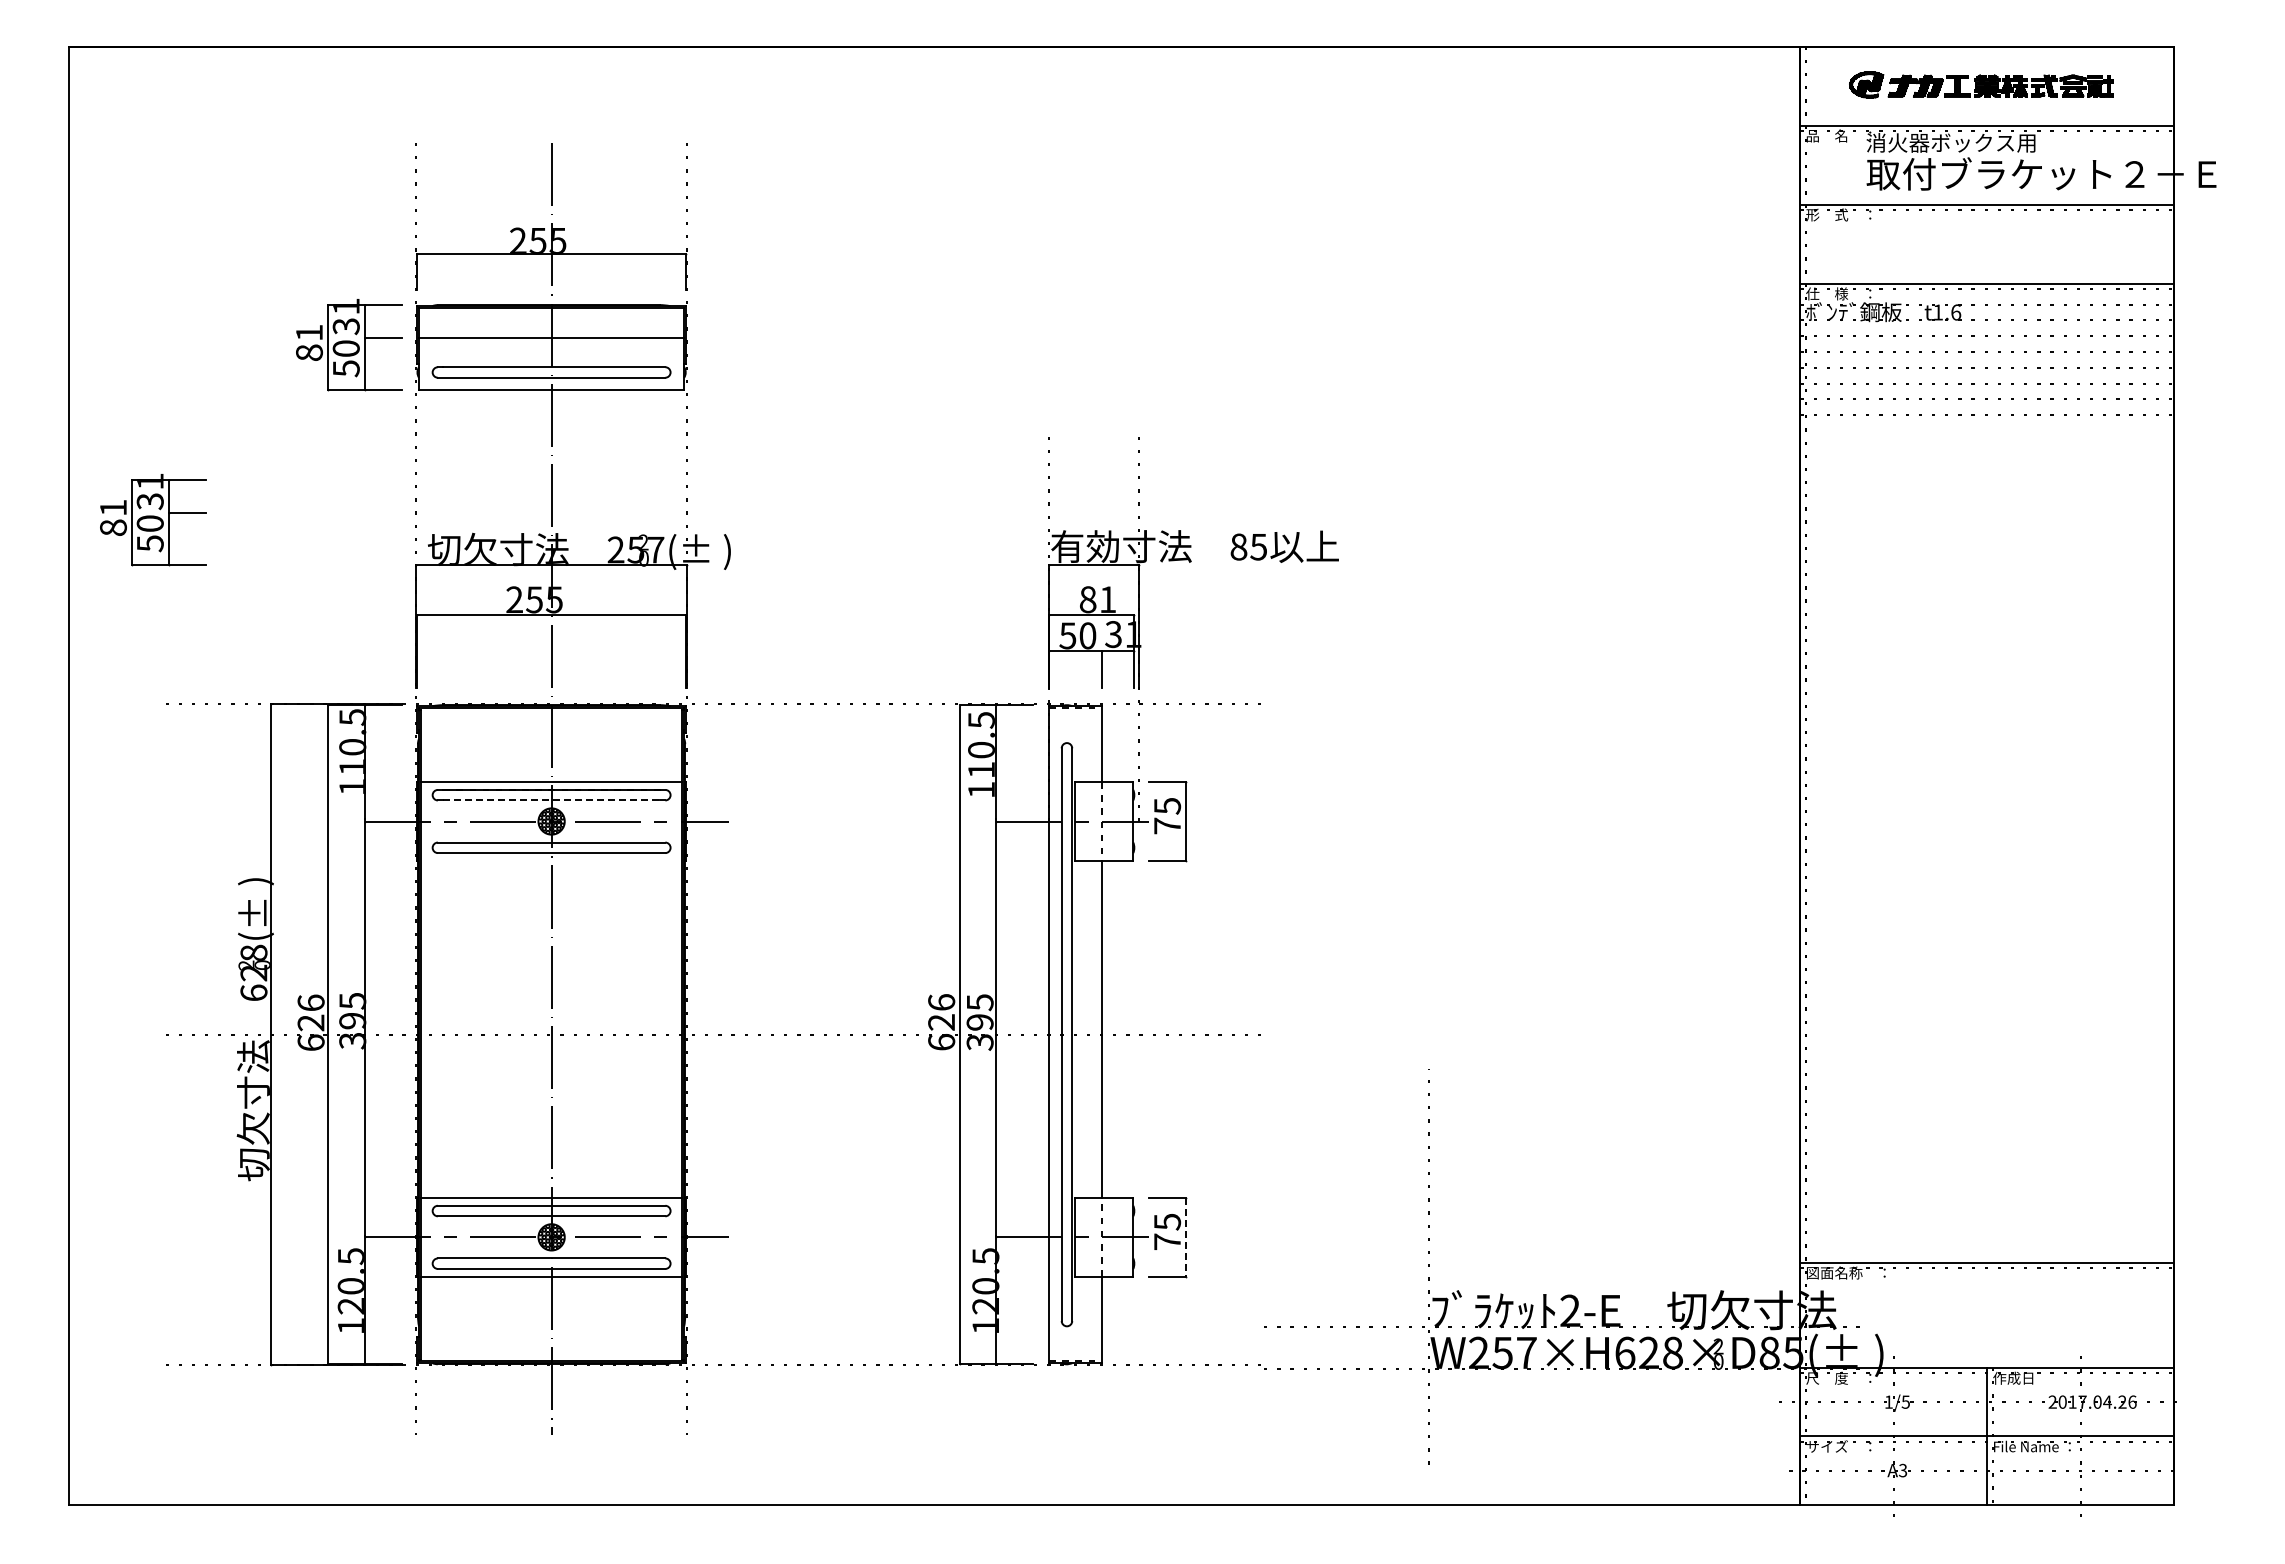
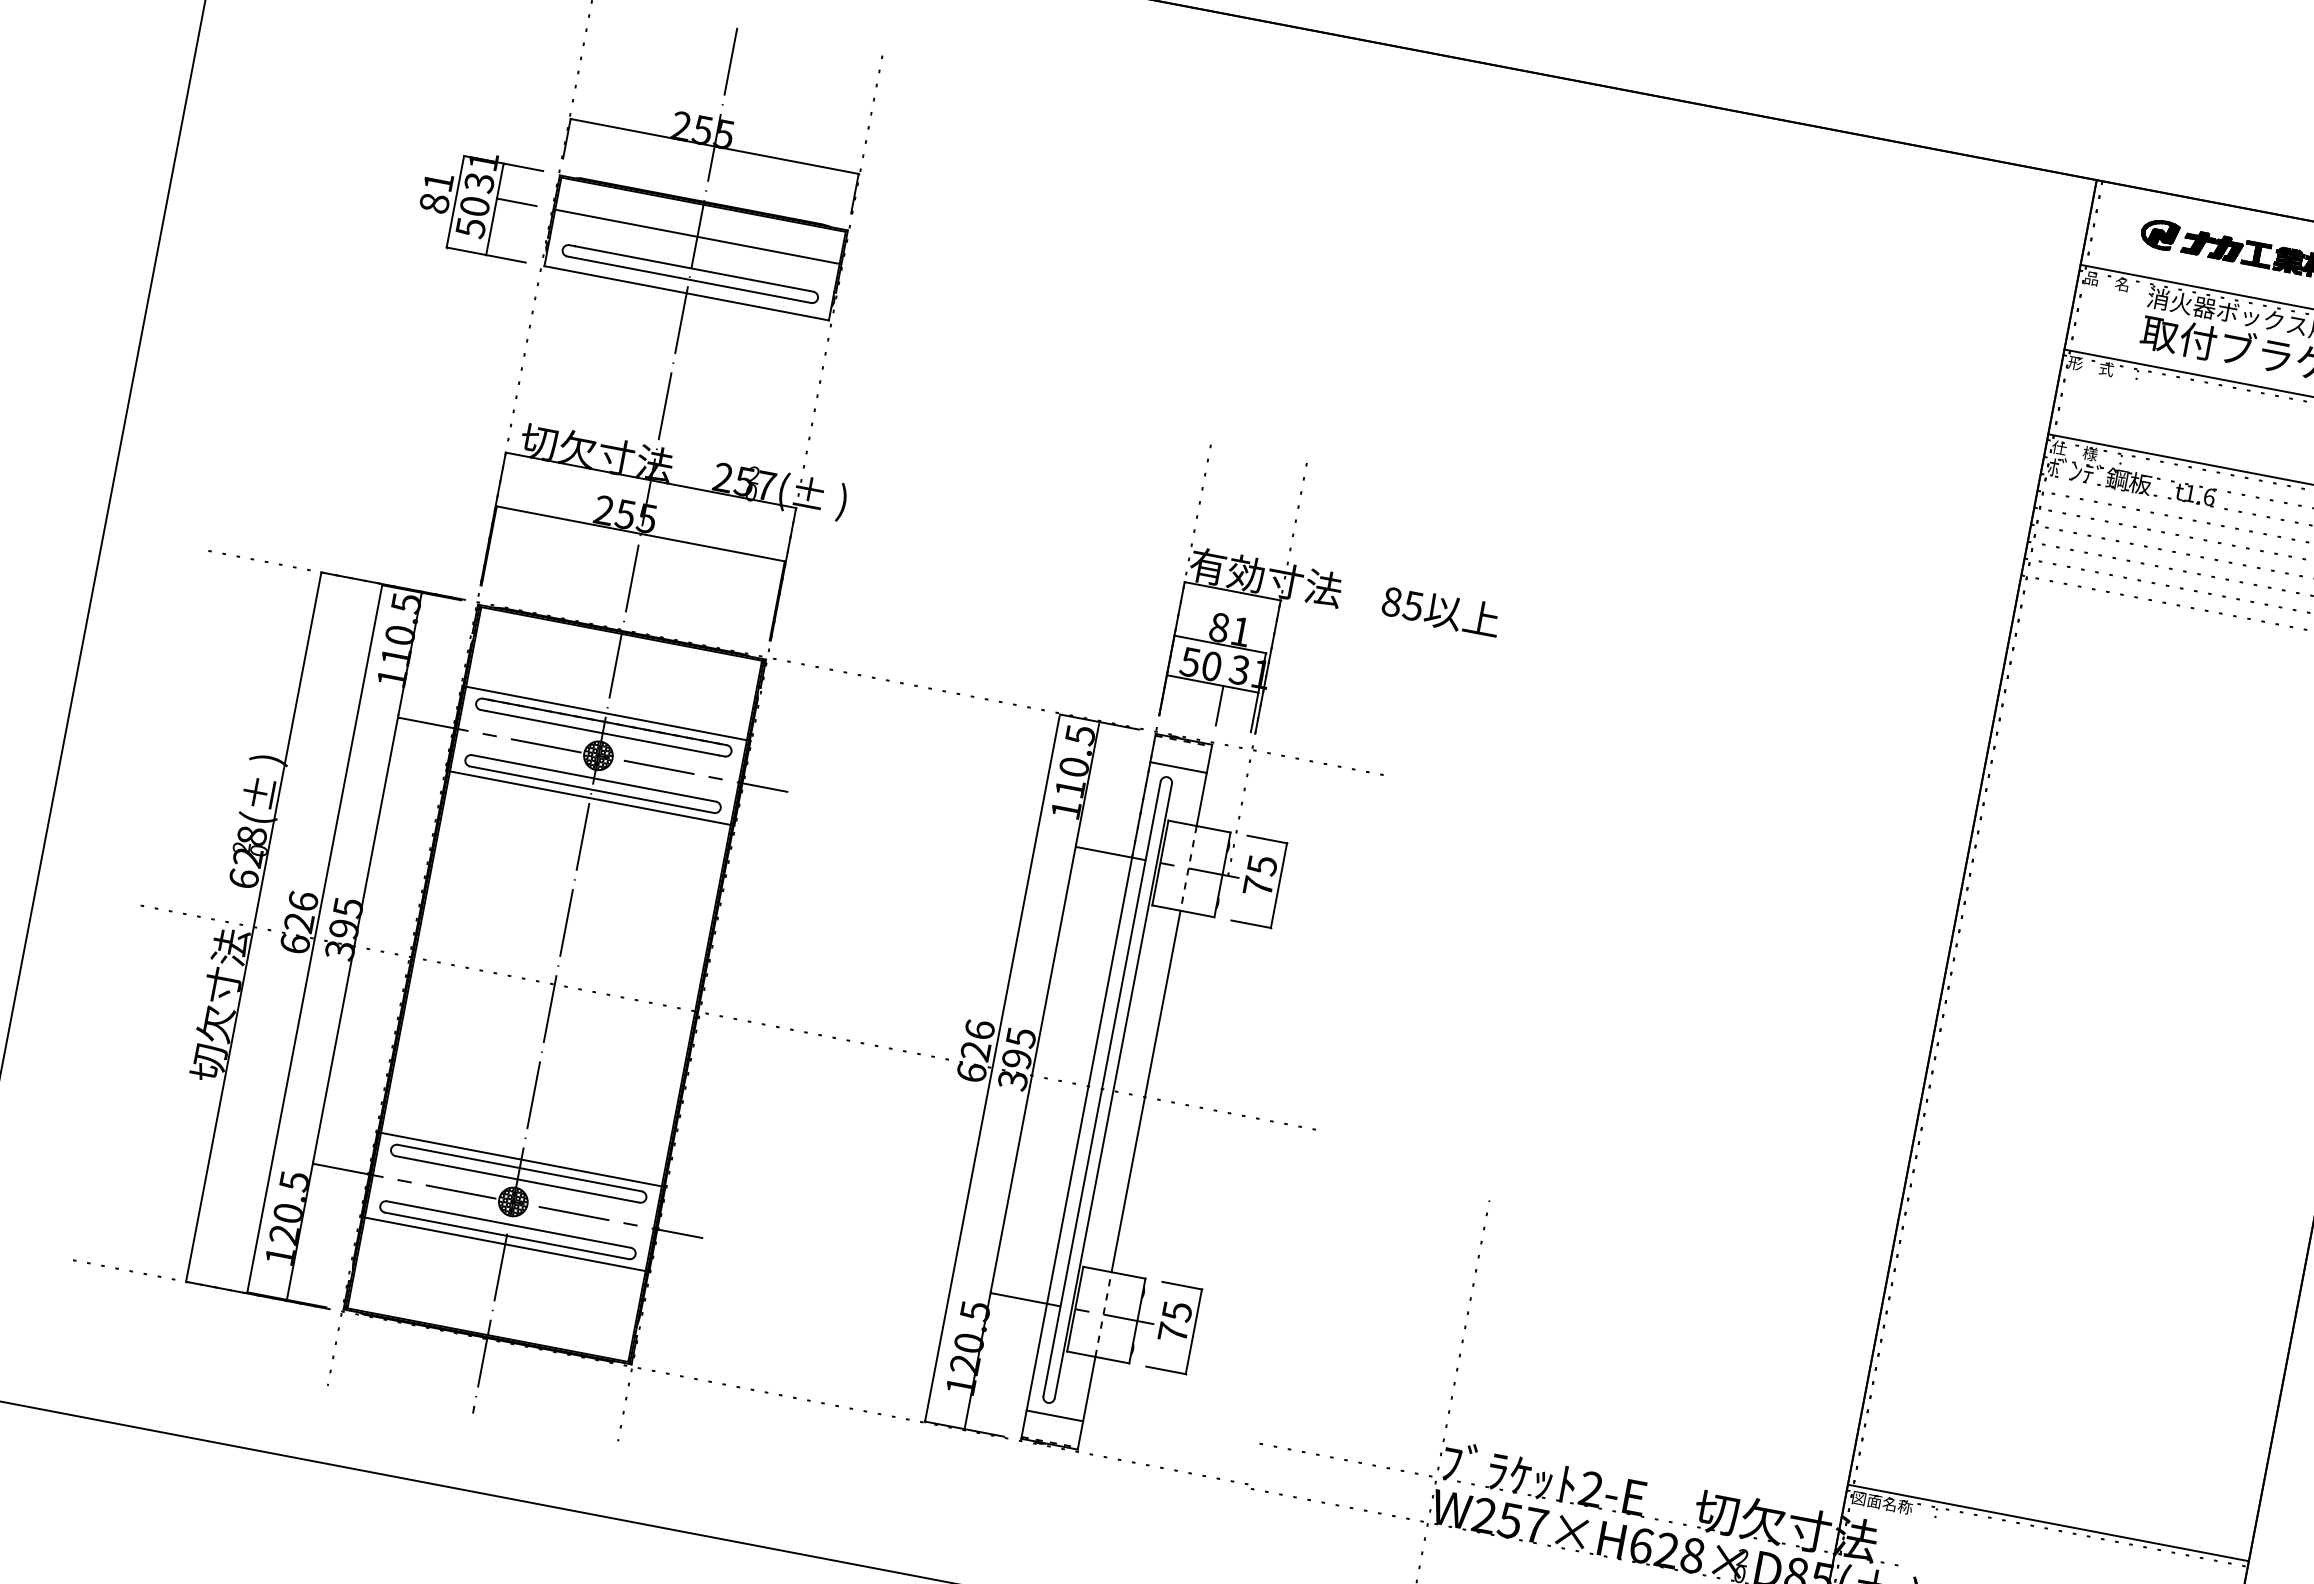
part: (153, 520) -> (232, 351), removed
line: (1075, 732) -> (1178, 767), added
line: (552, 800) -> (603, 733), dashed -> solid
line: (551, 860) -> (590, 797), added
line: (1185, 1237) -> (1193, 1331), dashed -> solid
line: (1075, 1336) -> (1055, 1415), added

